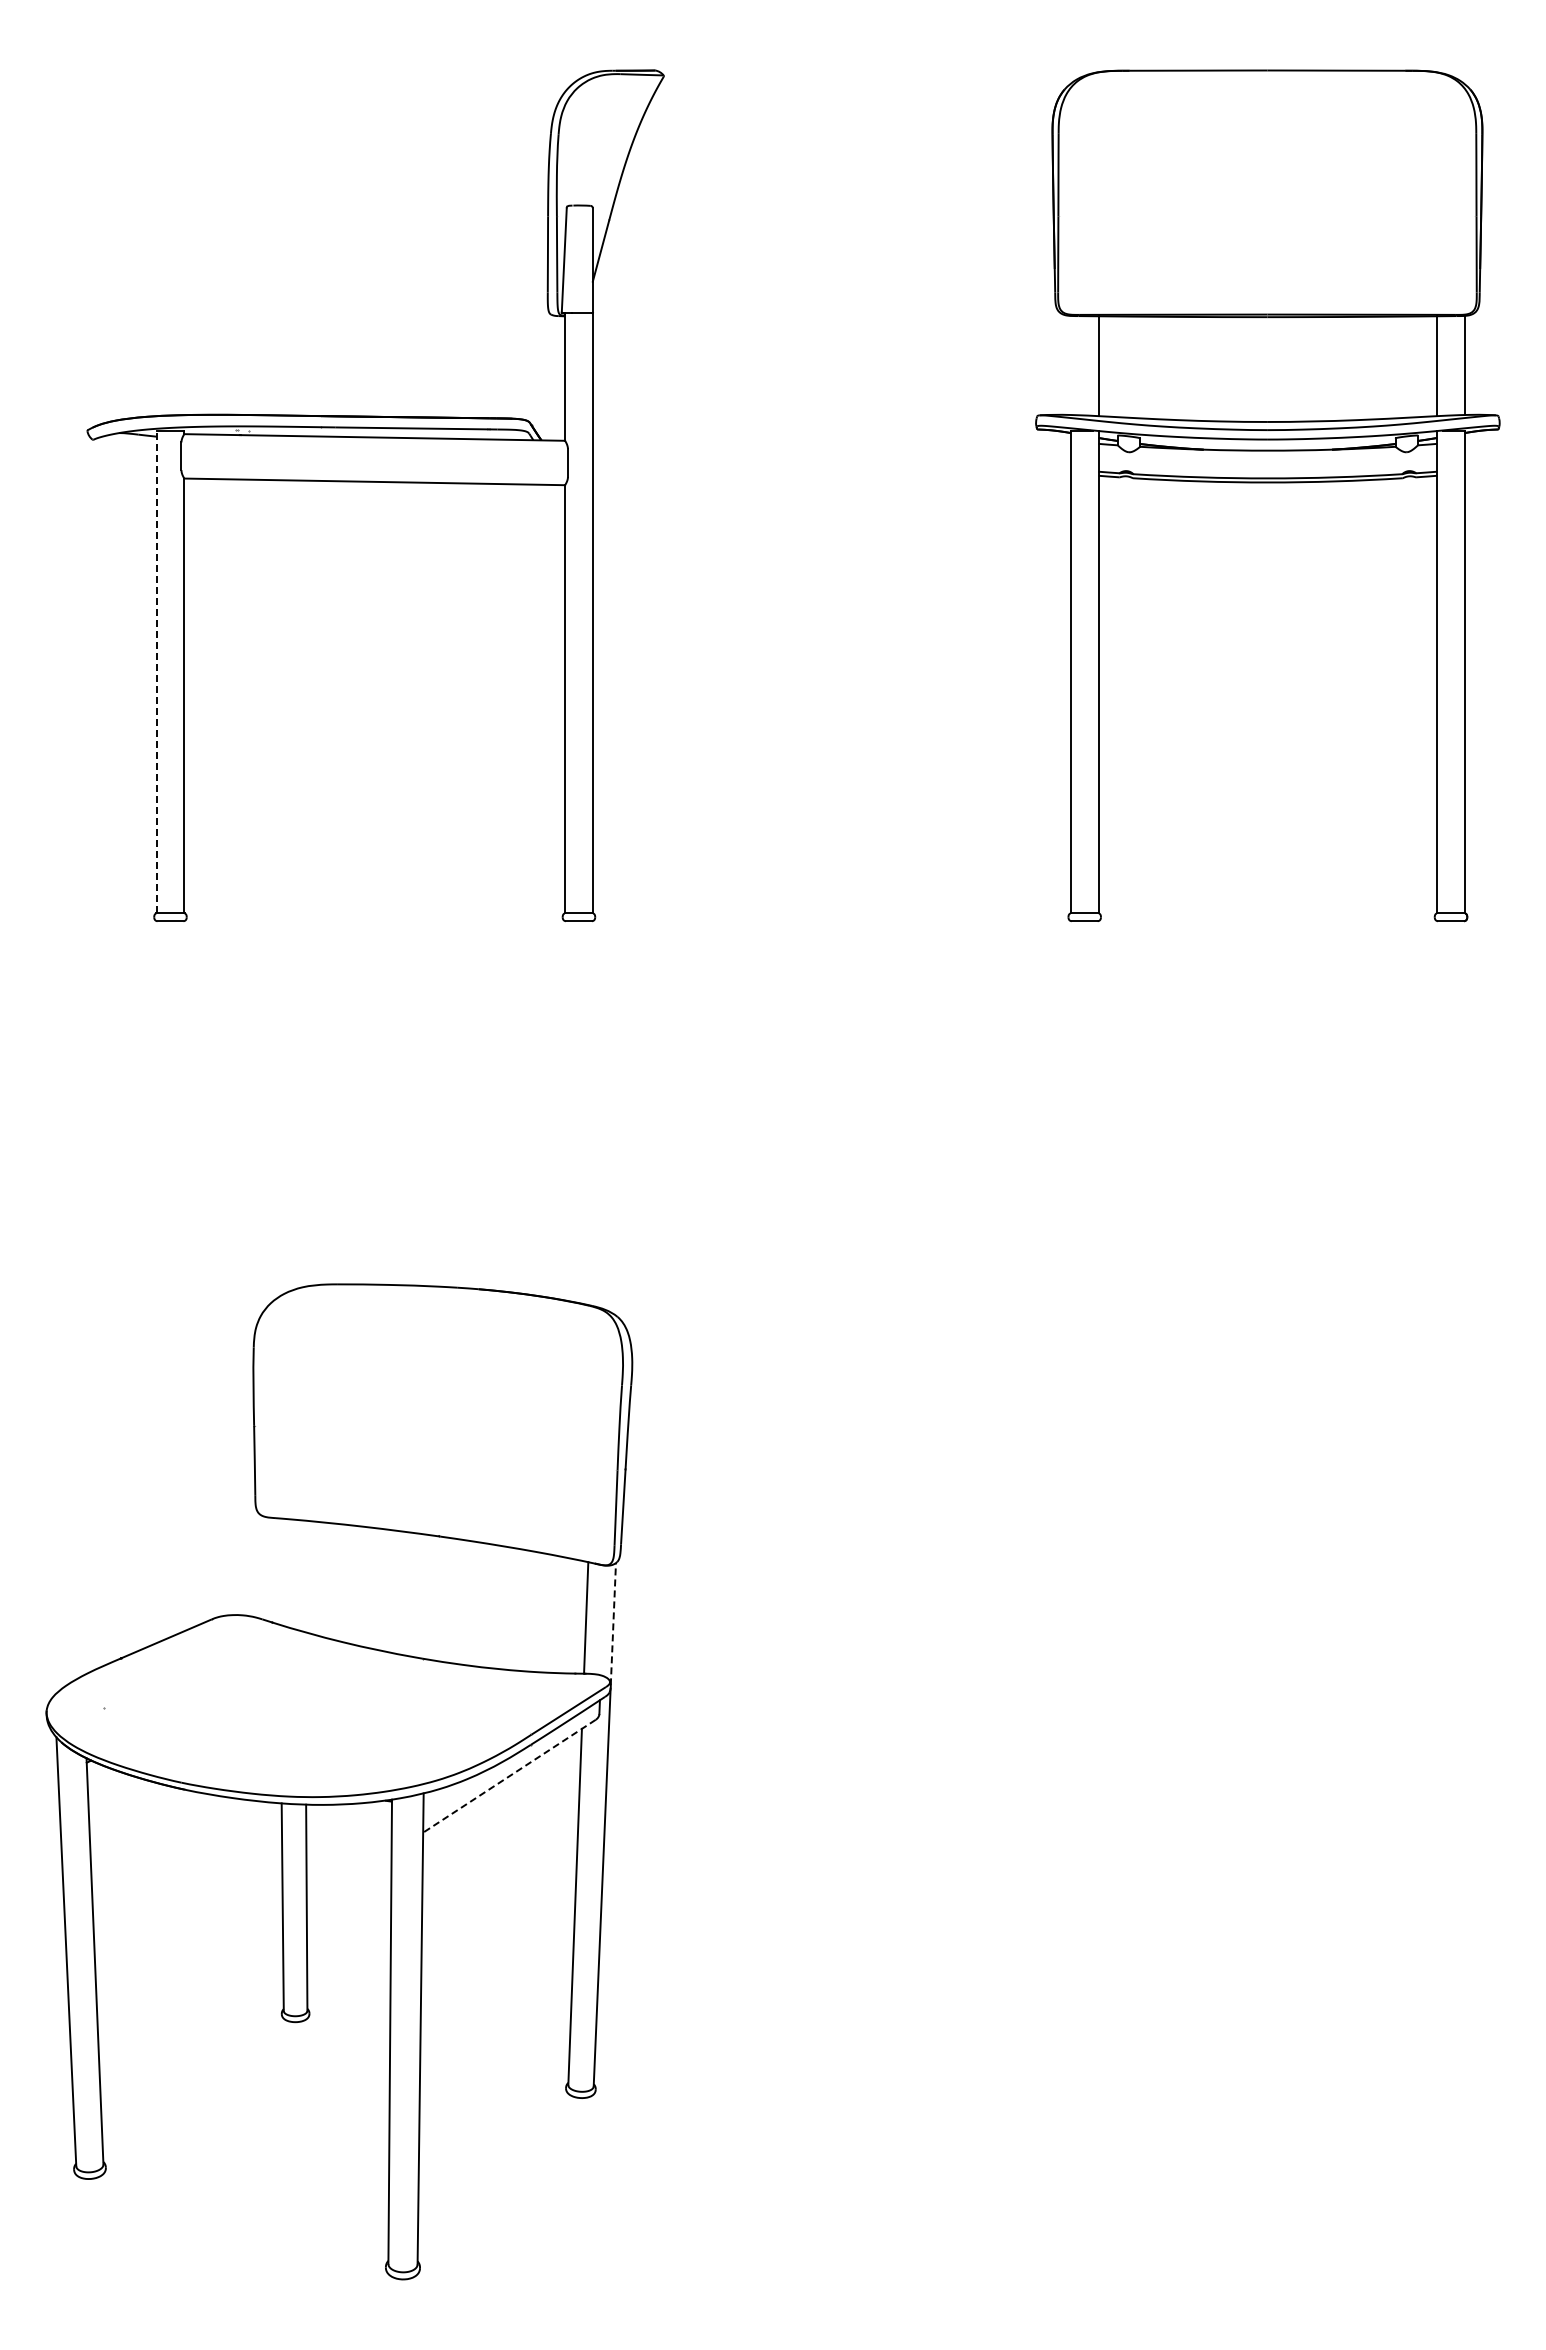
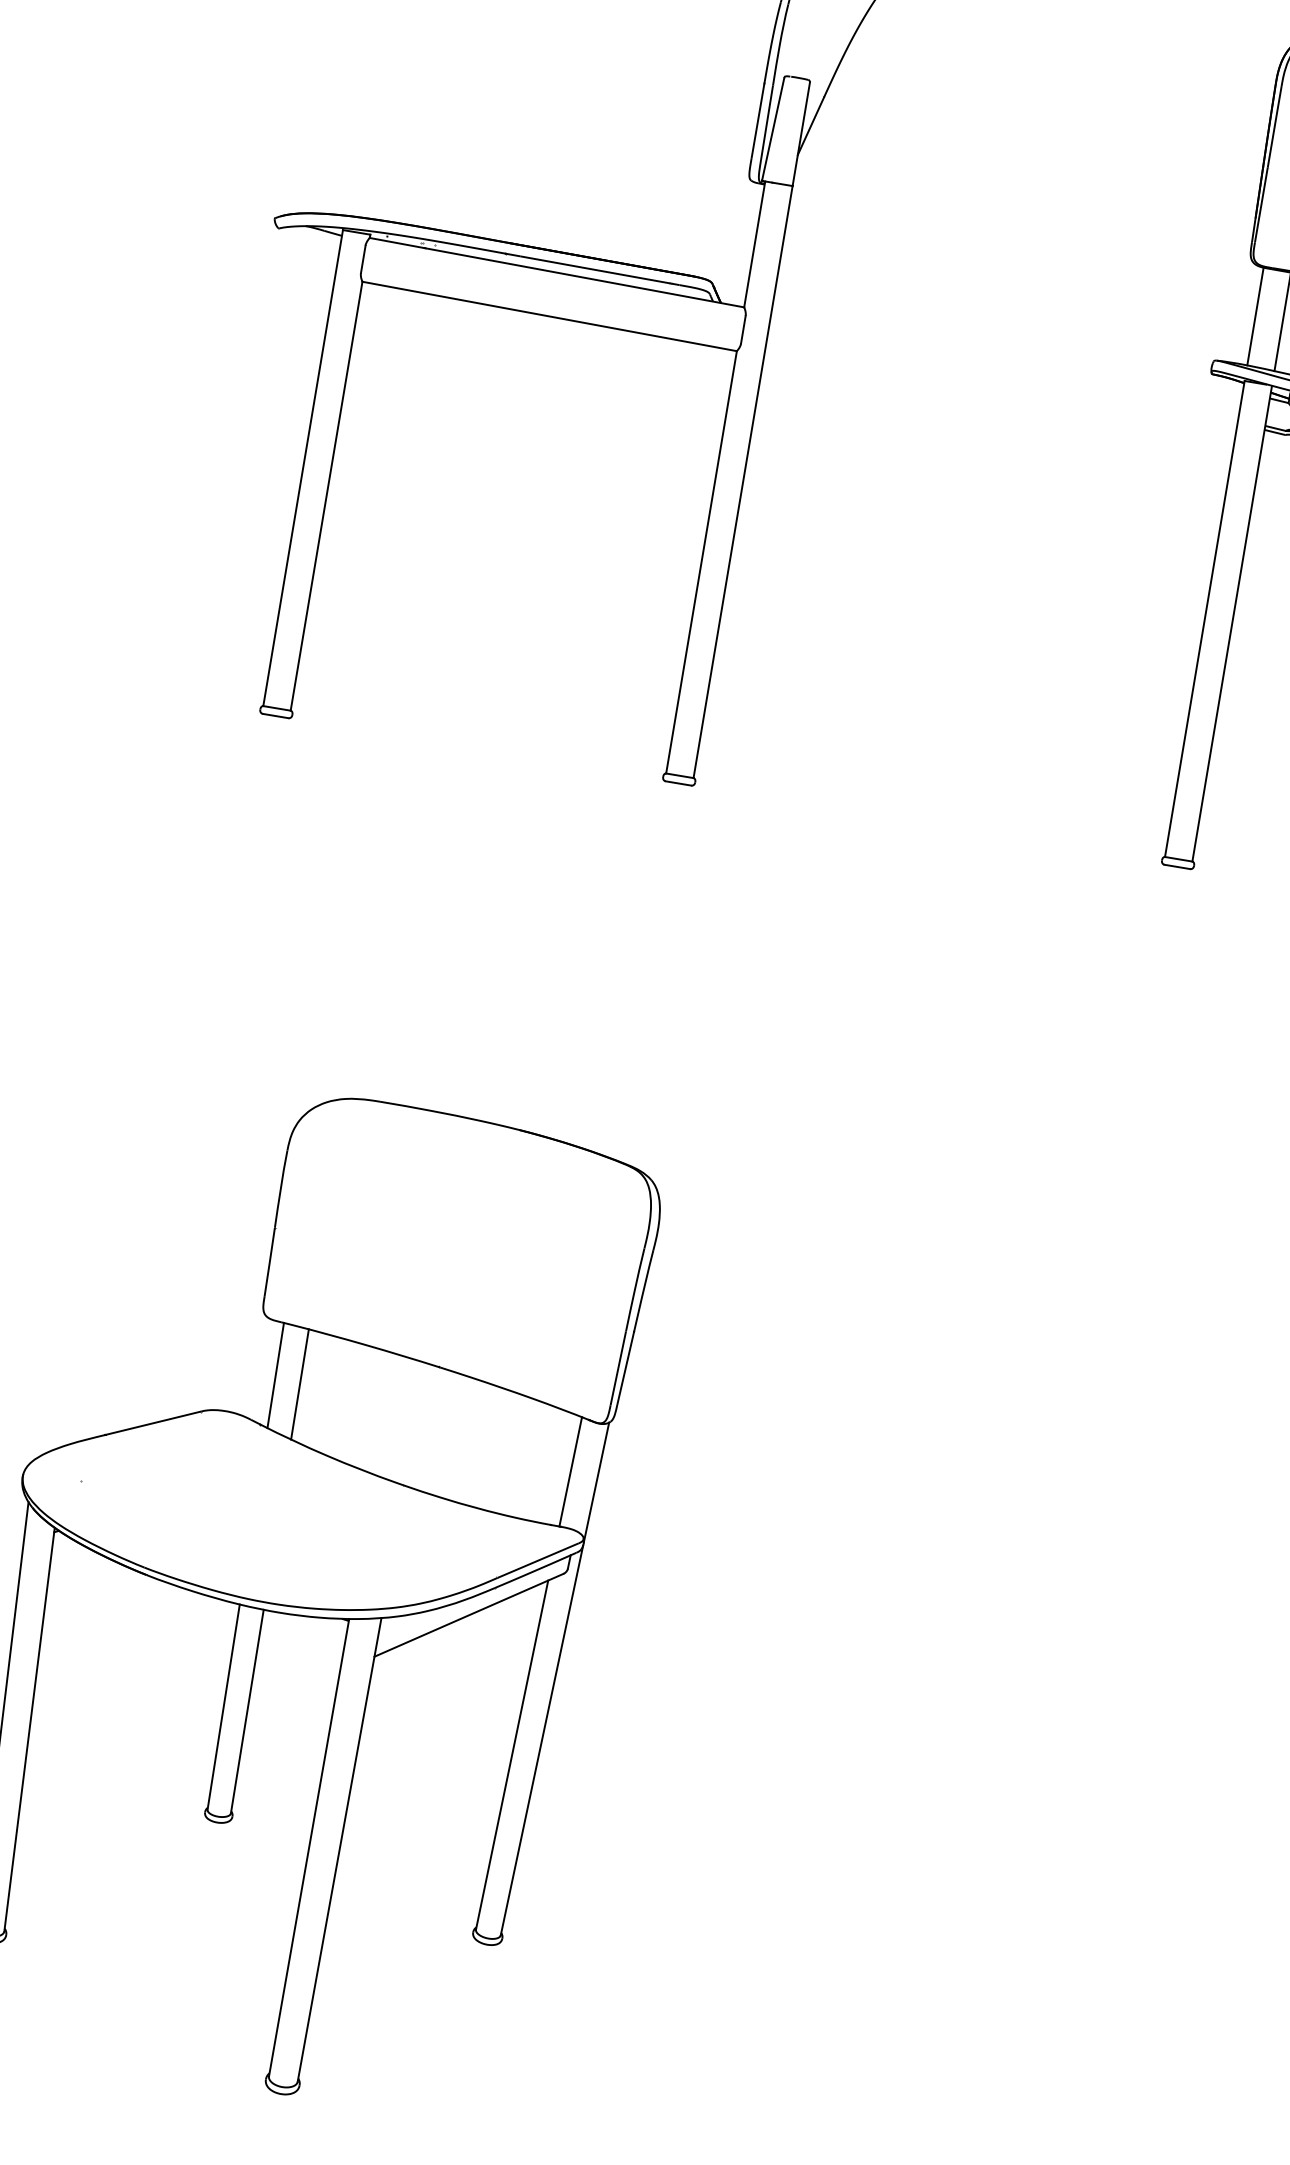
line: (1070, 365) -> (1255, 316), added
line: (156, 671) -> (303, 467), dashed -> solid
line: (278, 1571) -> (274, 1375), added
line: (304, 1576) -> (299, 1384), added
line: (613, 1623) -> (596, 1481), dashed -> solid
line: (509, 1776) -> (468, 1615), dashed -> solid

